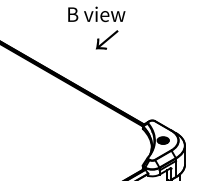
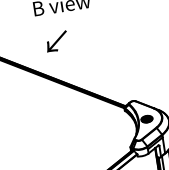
text: (106, 39) -> (56, 41), moved

